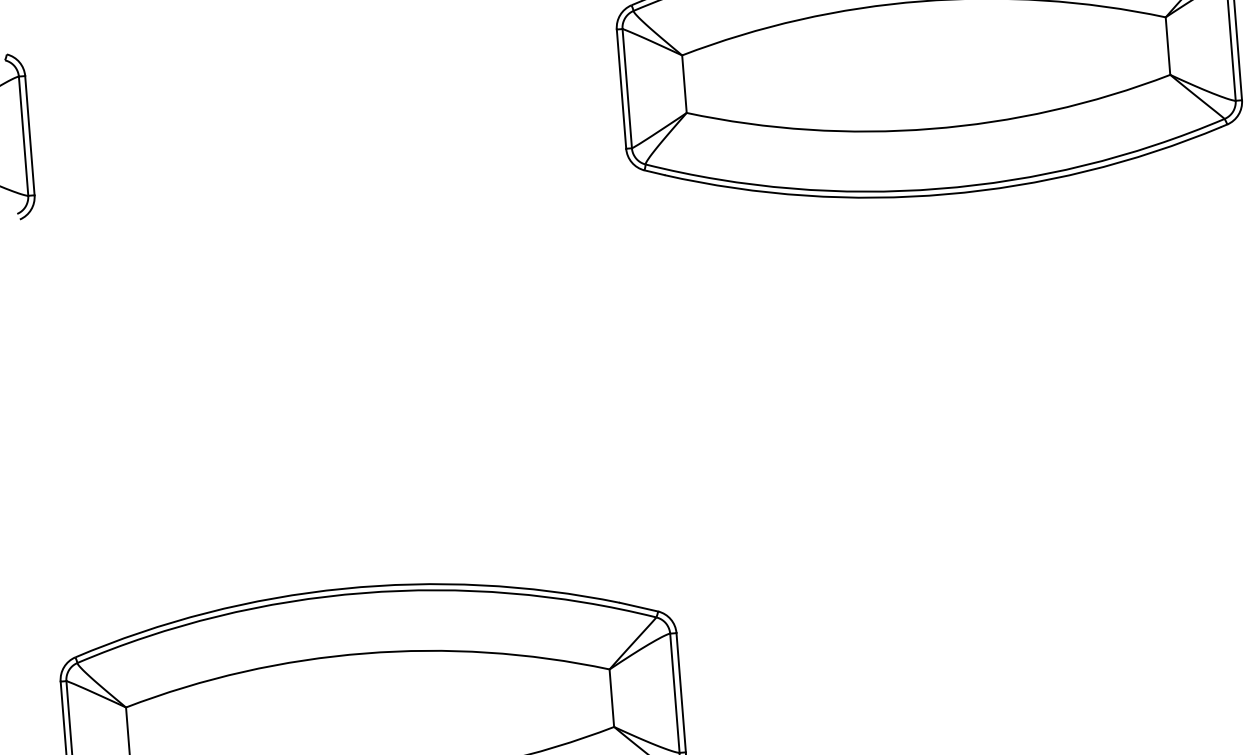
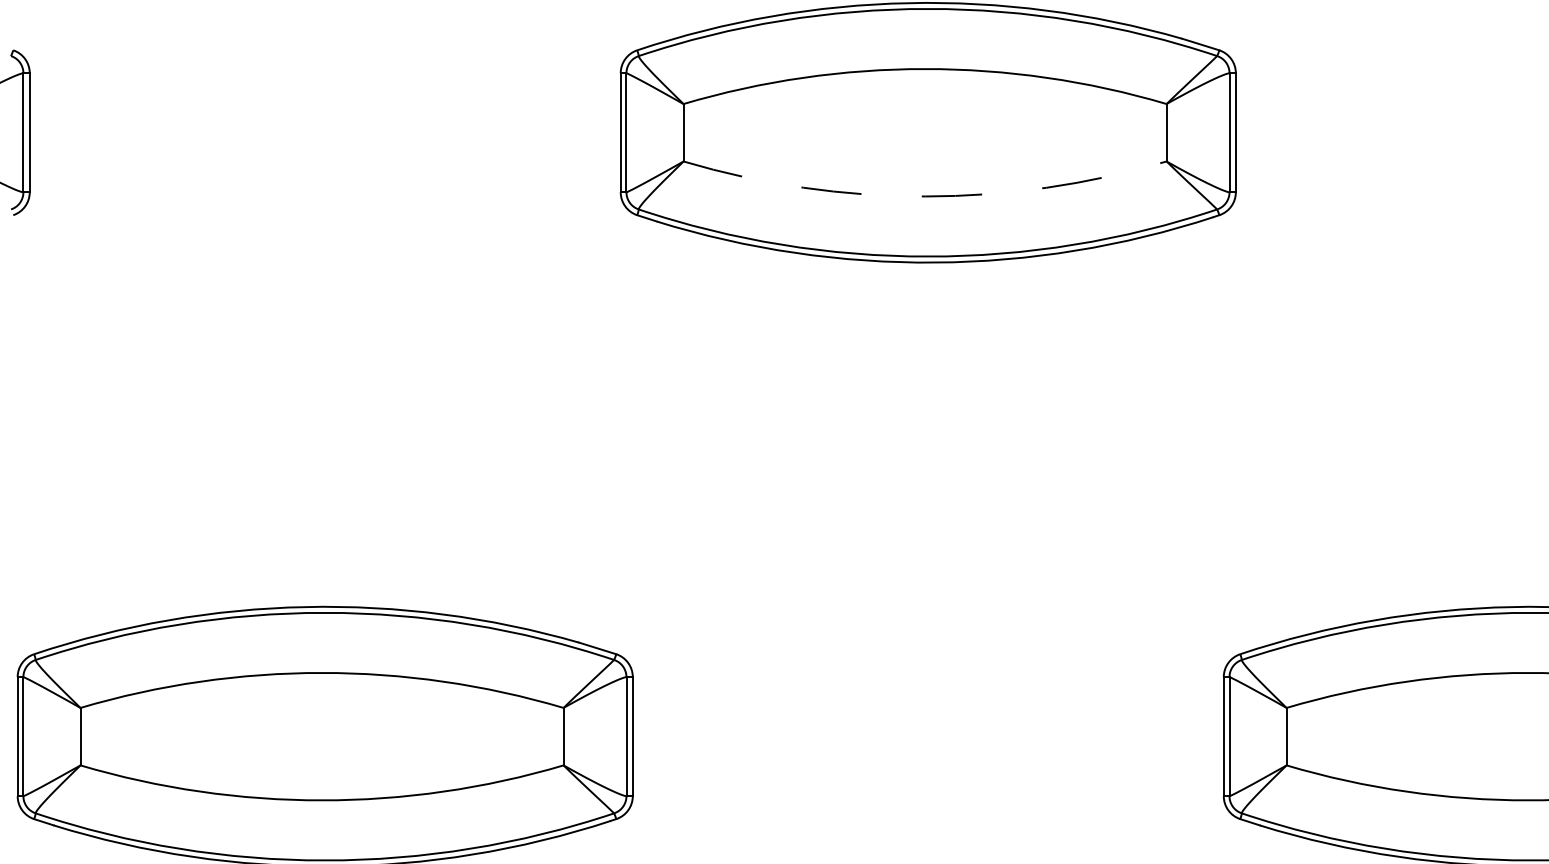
arc: (931, 128) -> (925, 196), solid -> dashed

